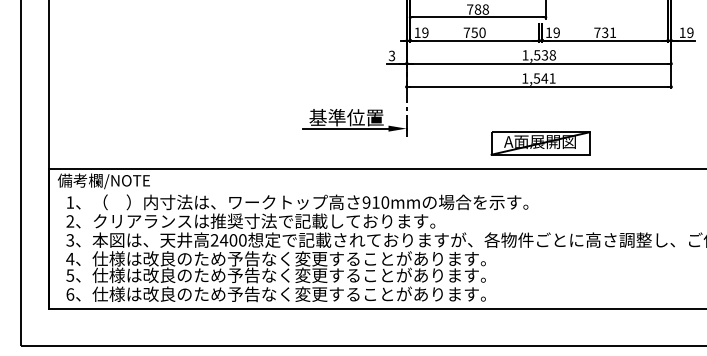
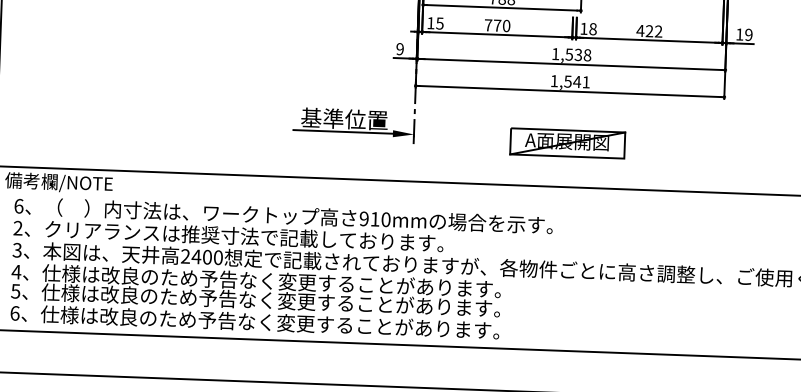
text: (425, 32) -> (440, 23), 19 -> 15
text: (474, 32) -> (497, 25), 750 -> 770
text: (556, 32) -> (592, 28), 19 -> 18
text: (604, 32) -> (648, 30), 731 -> 422
text: (391, 56) -> (399, 49), 3 -> 9
part: (540, 143) -> (567, 143), moved
text: (70, 202) -> (19, 206), 1 -> 6

